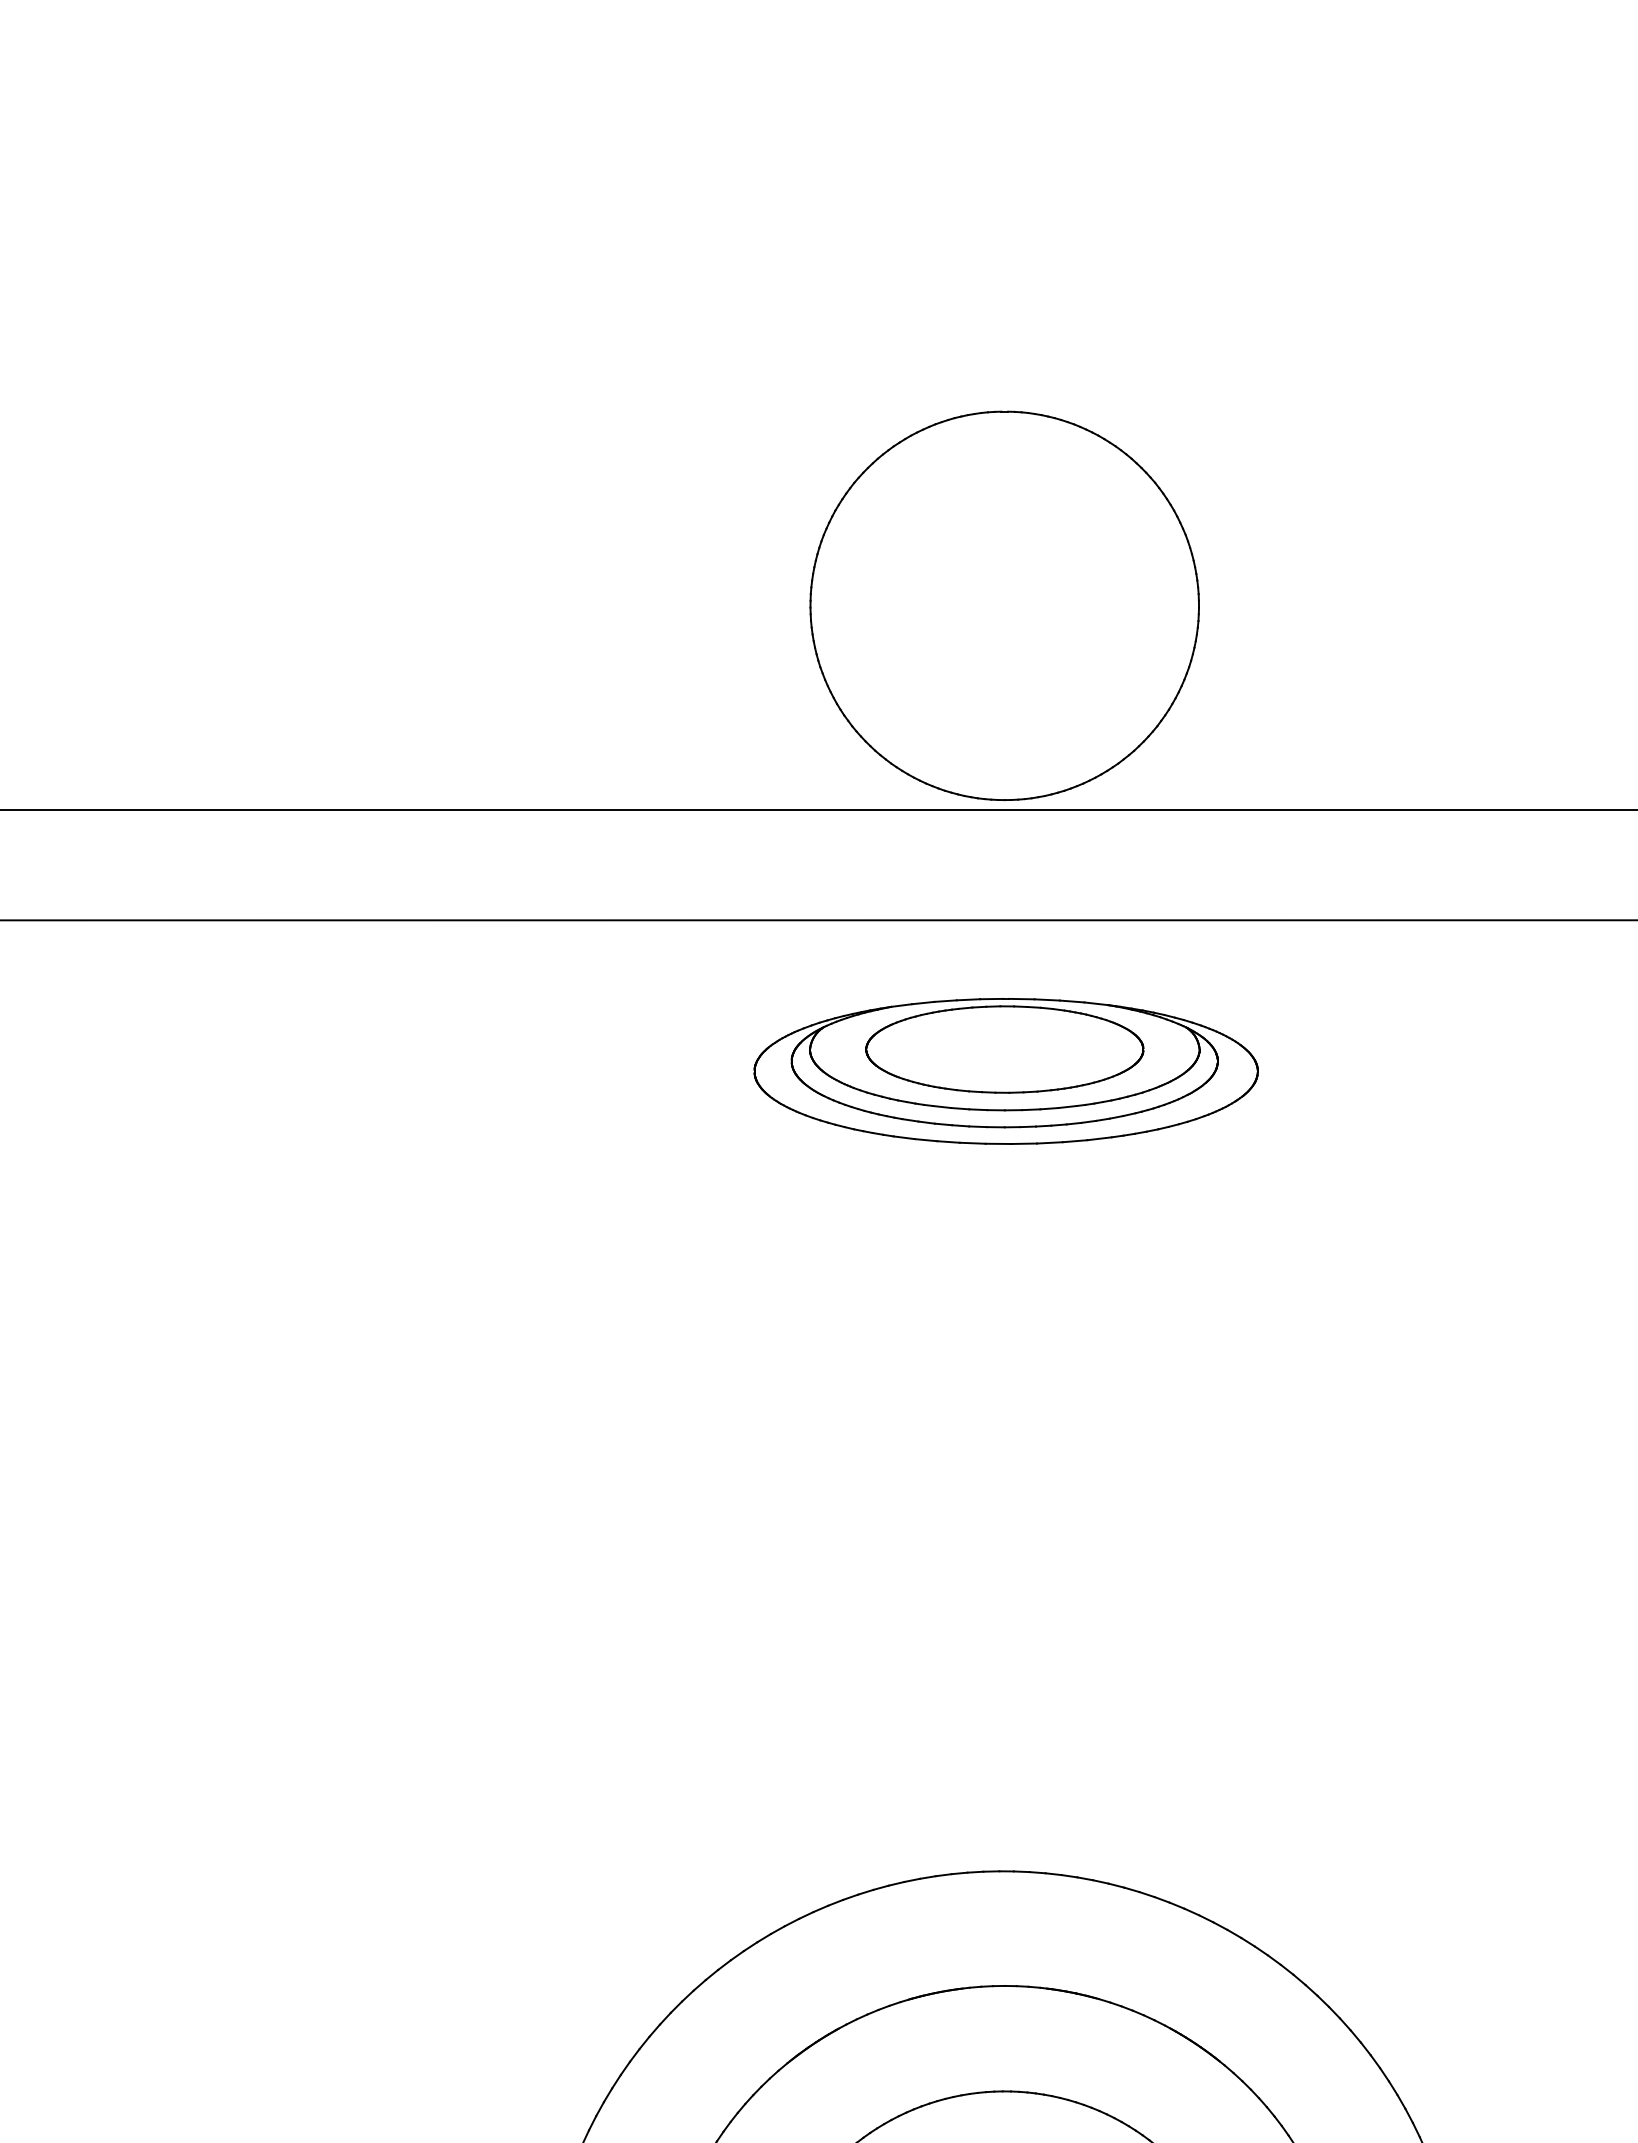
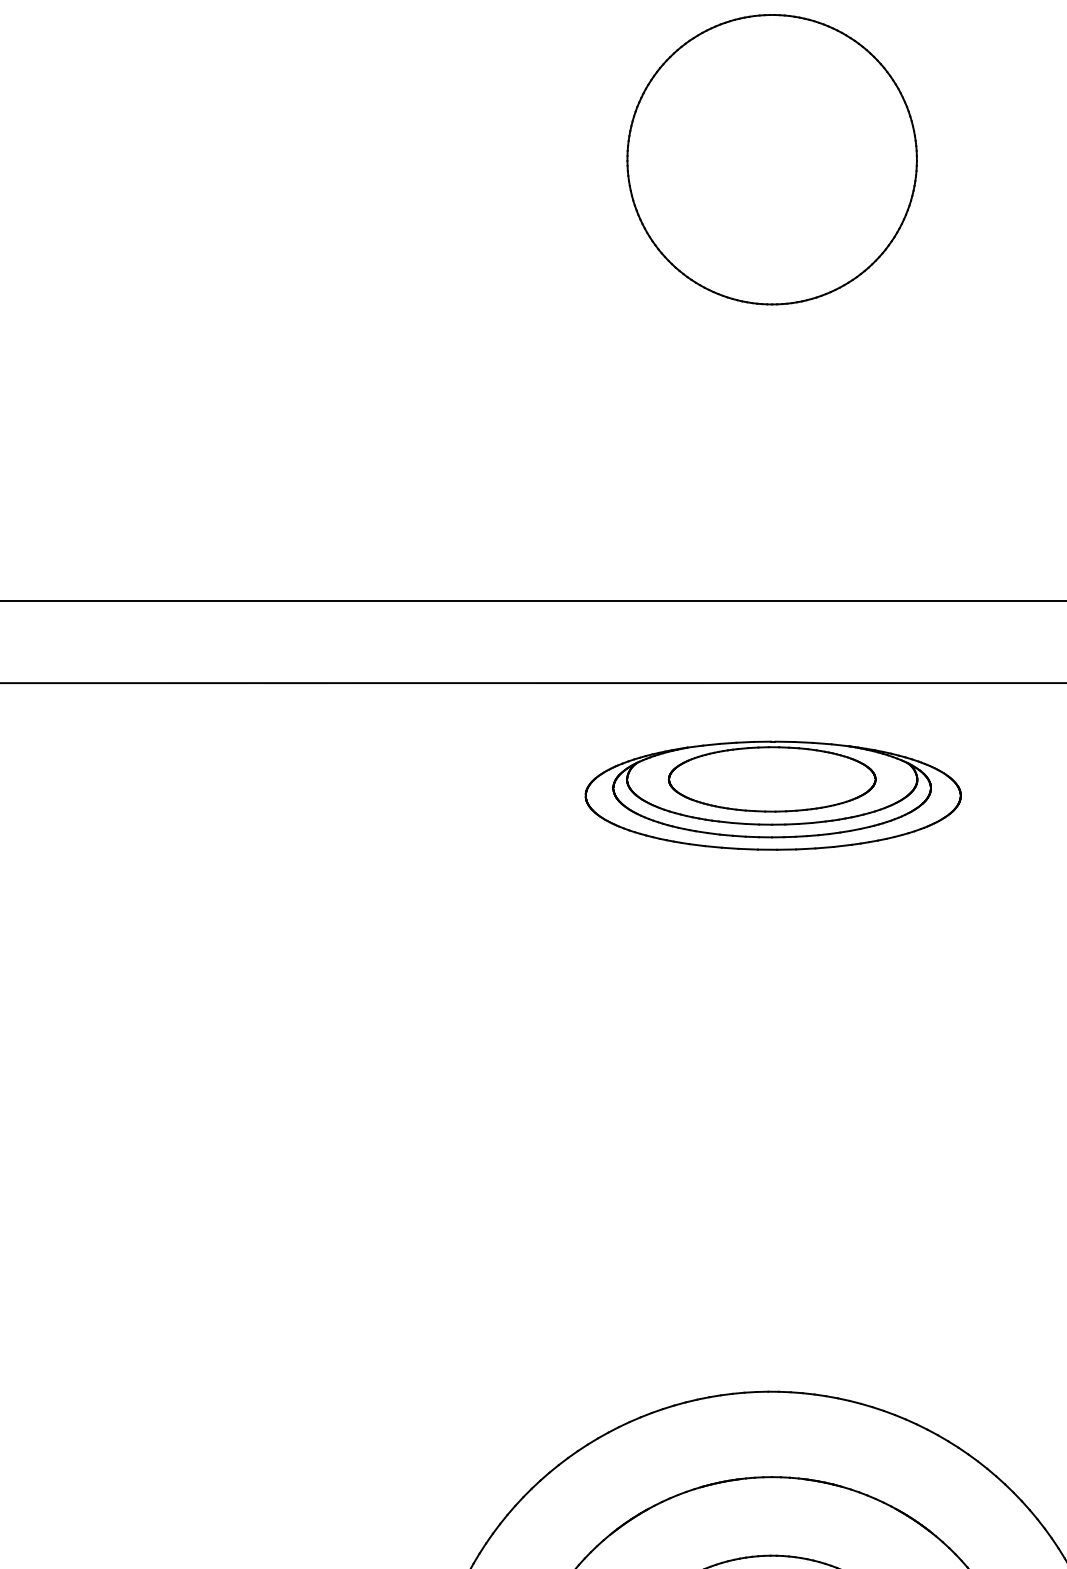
part: (1004, 605) -> (771, 159), moved

